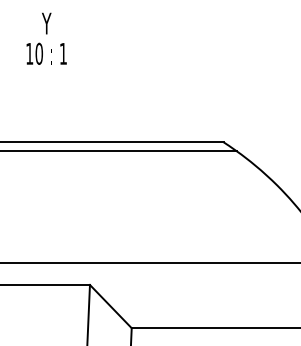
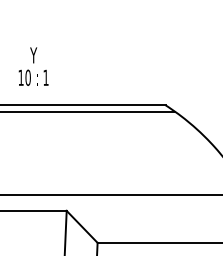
text: (46, 38) -> (33, 66), moved

